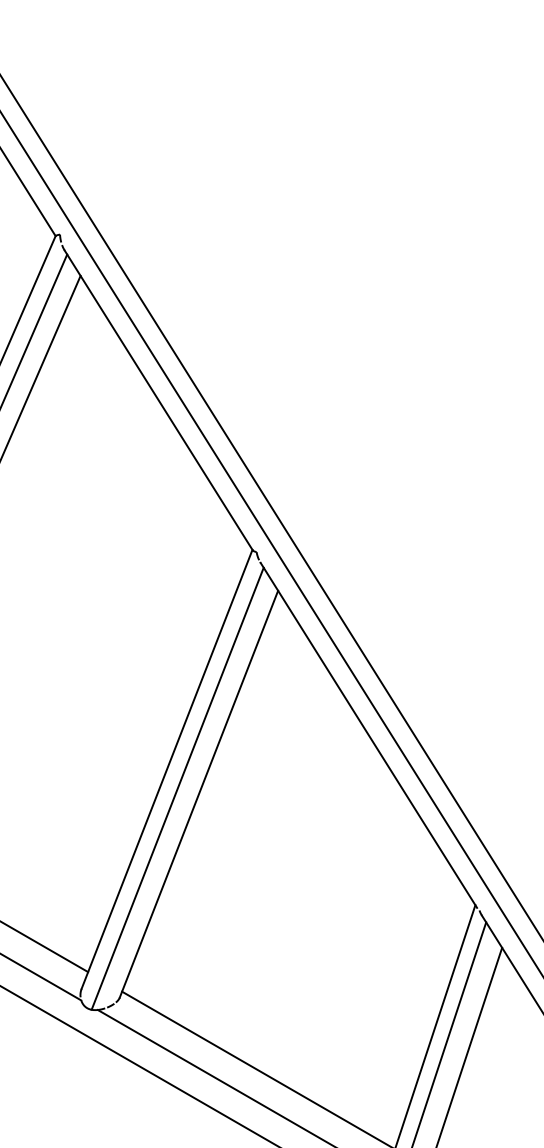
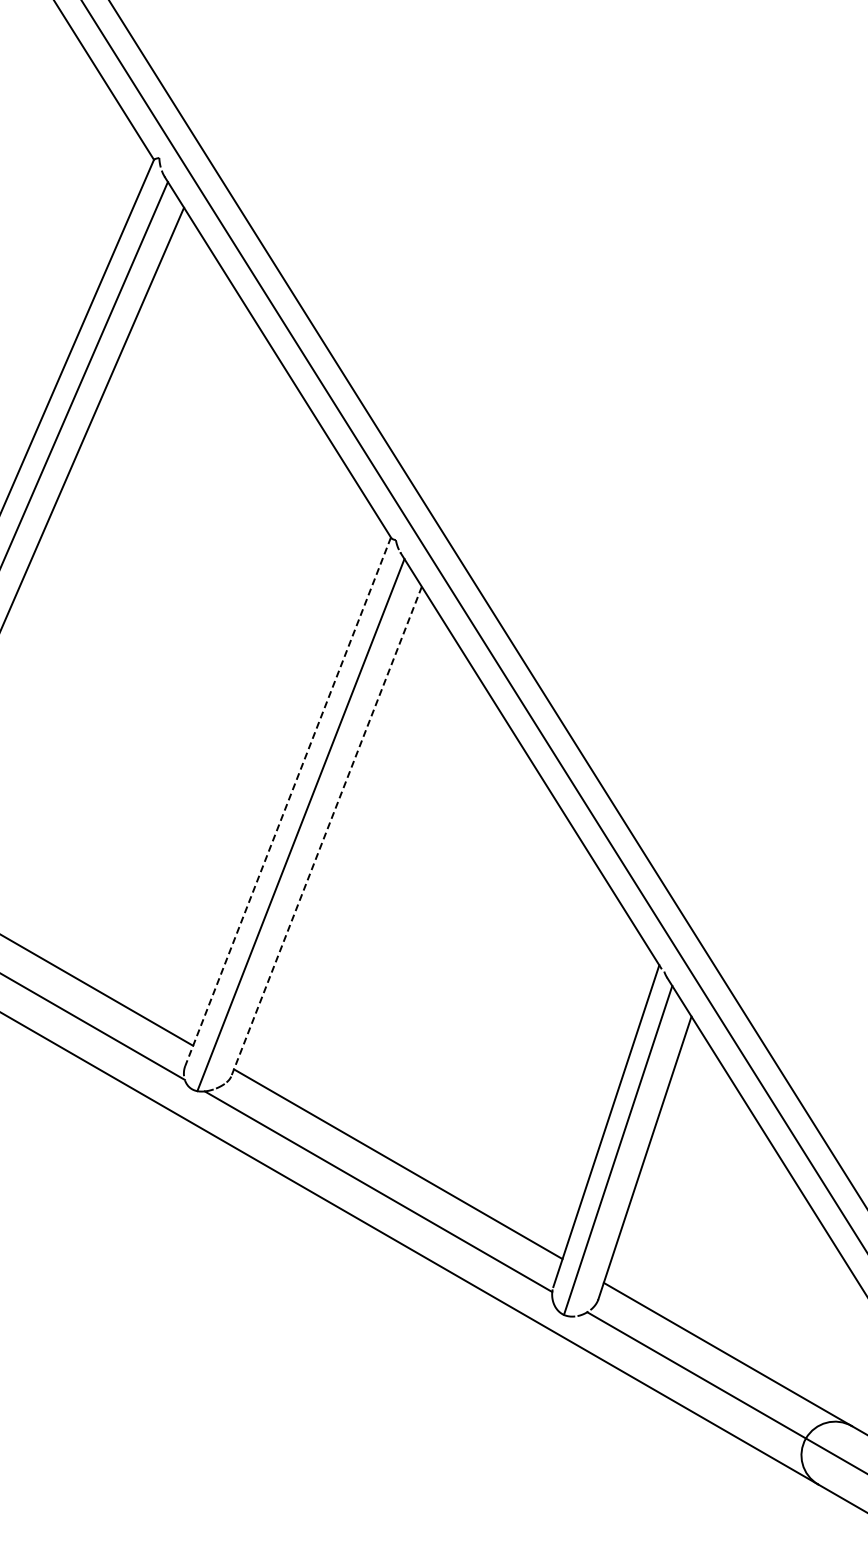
line: (167, 769) -> (288, 801), solid -> dashed
line: (198, 794) -> (326, 831), solid -> dashed

